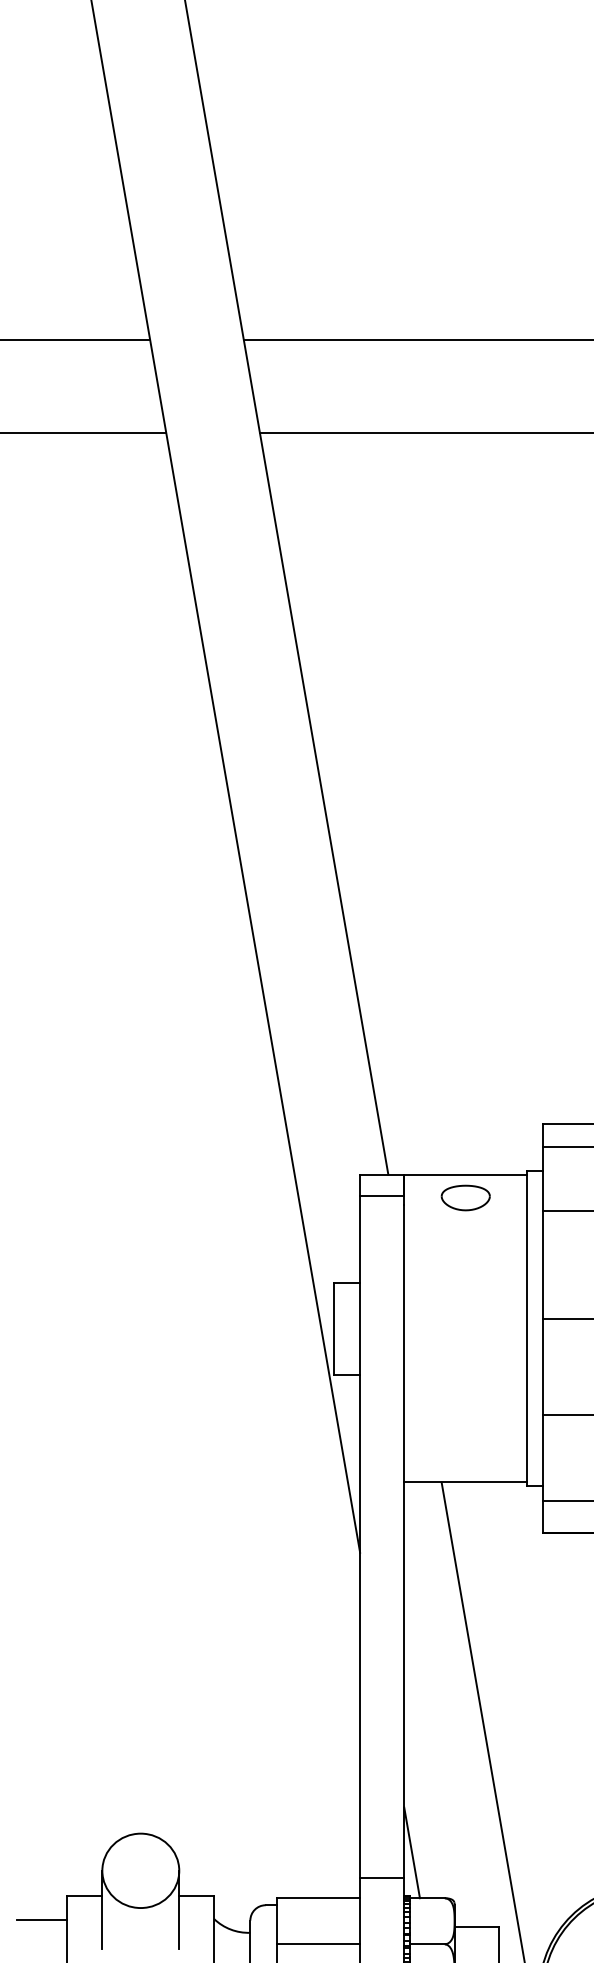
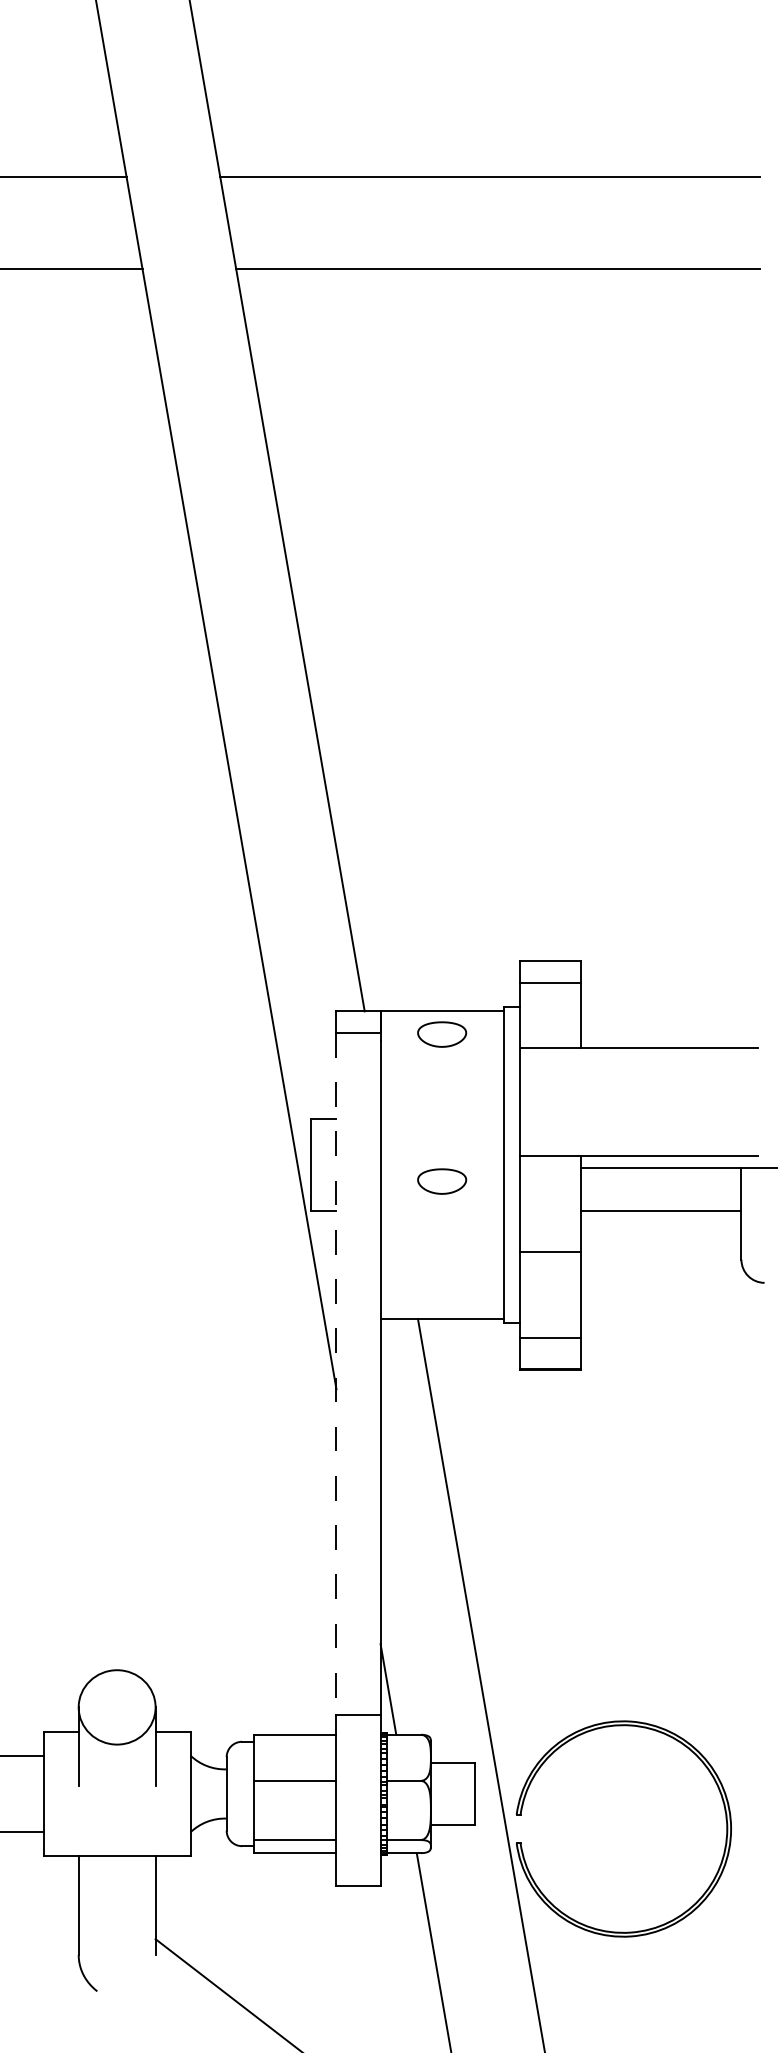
part: (466, 1344) -> (442, 1181), added
line: (360, 1536) -> (336, 1373), solid -> dashed

